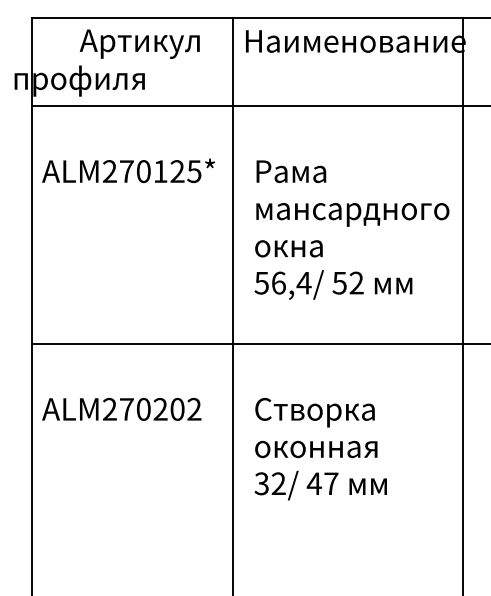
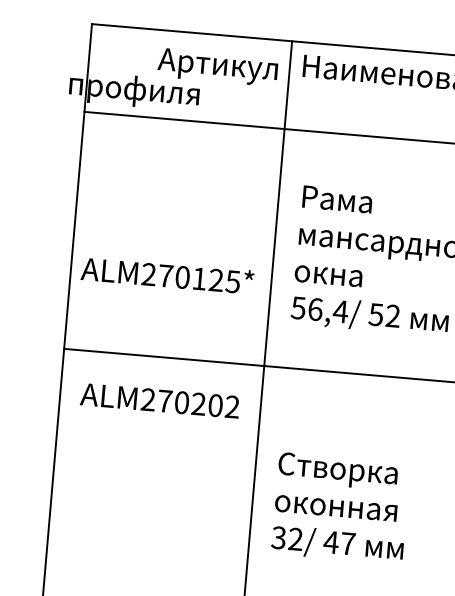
text: (139, 43) -> (217, 66), moved
text: (128, 170) -> (167, 275), moved
text: (121, 409) -> (159, 400), moved
text: (320, 449) -> (340, 508), moved

